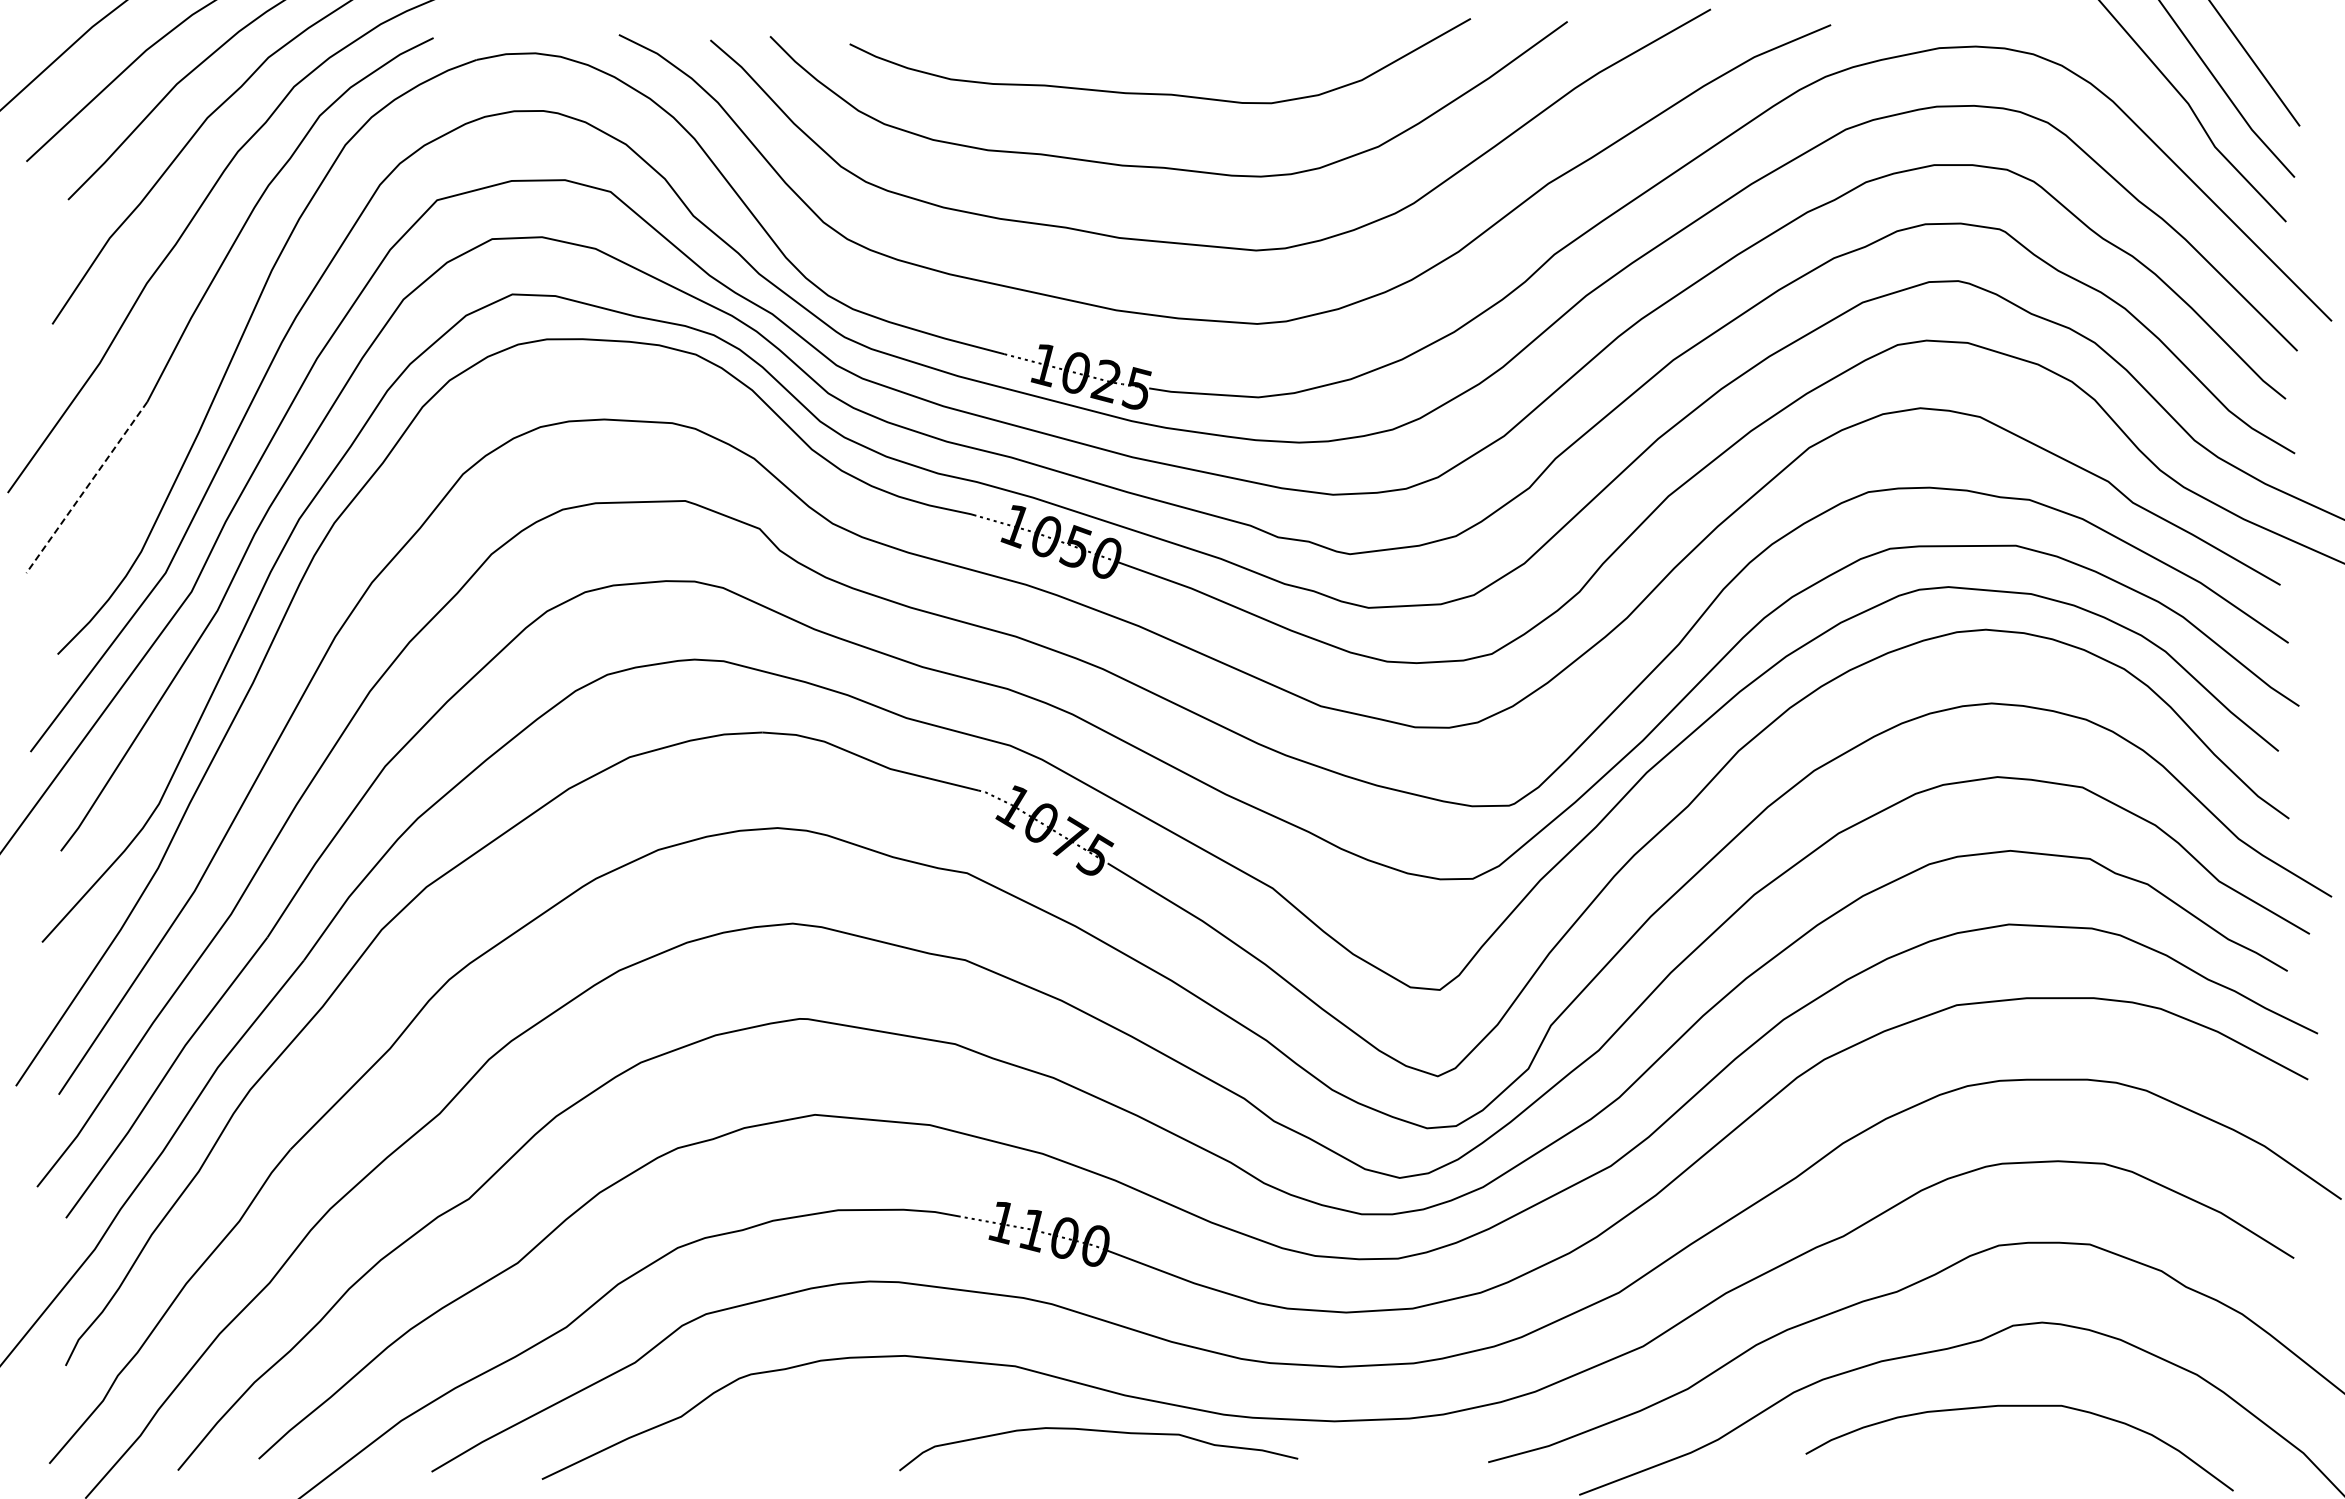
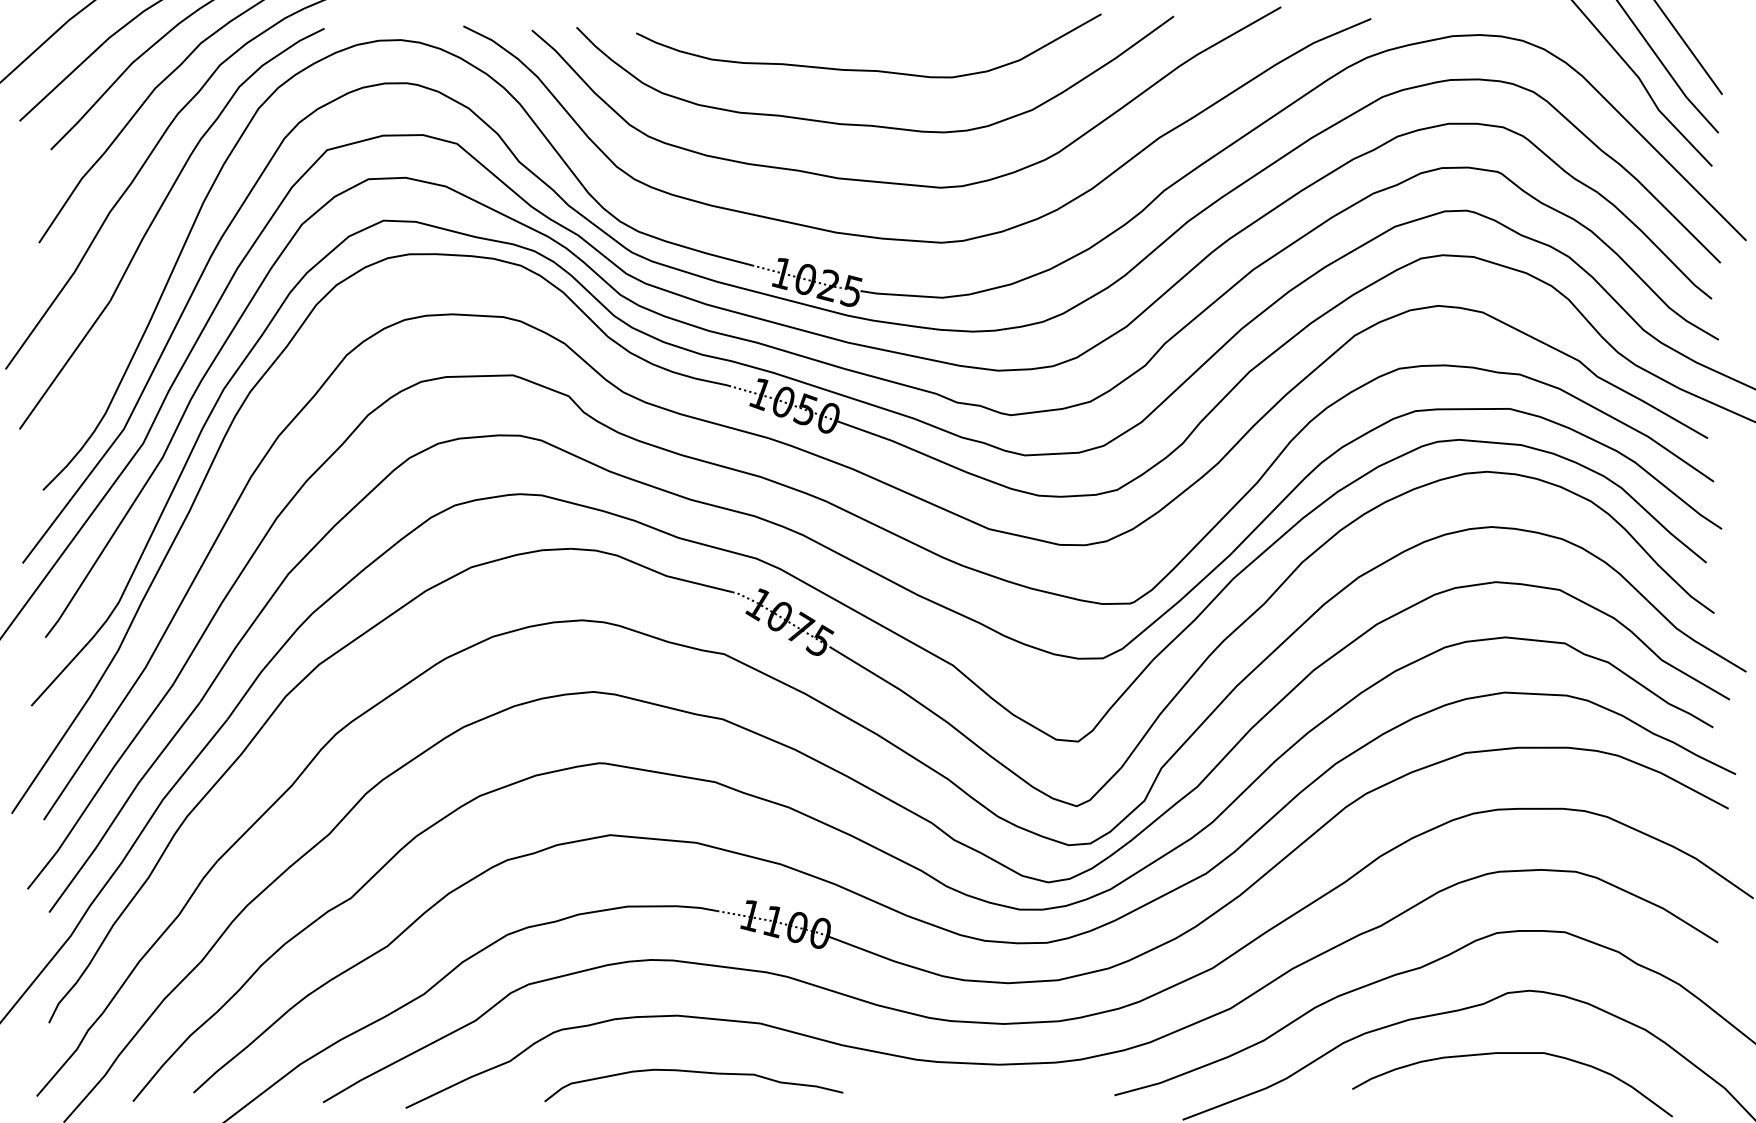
line: (86, 487) -> (64, 365), dashed -> solid
curve: (1098, 1431) -> (693, 1072), moved

